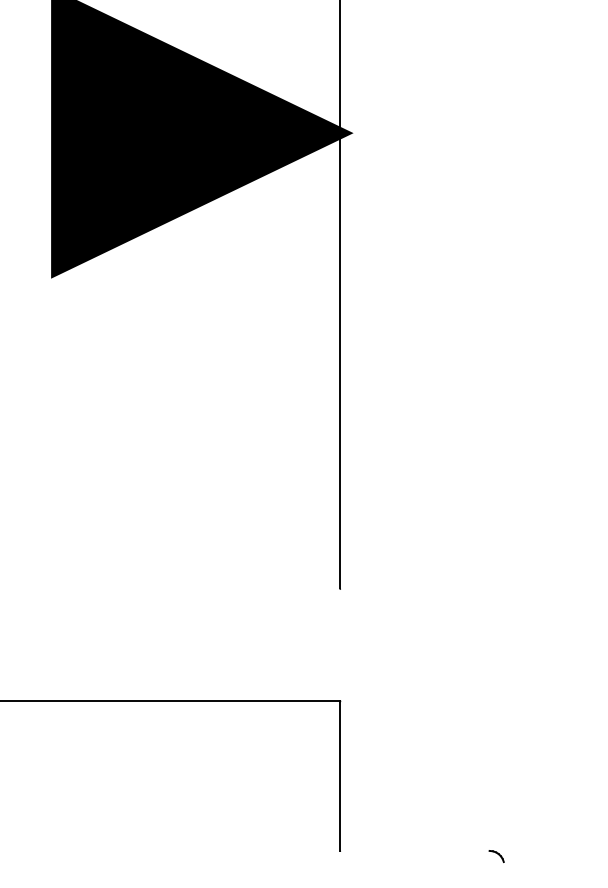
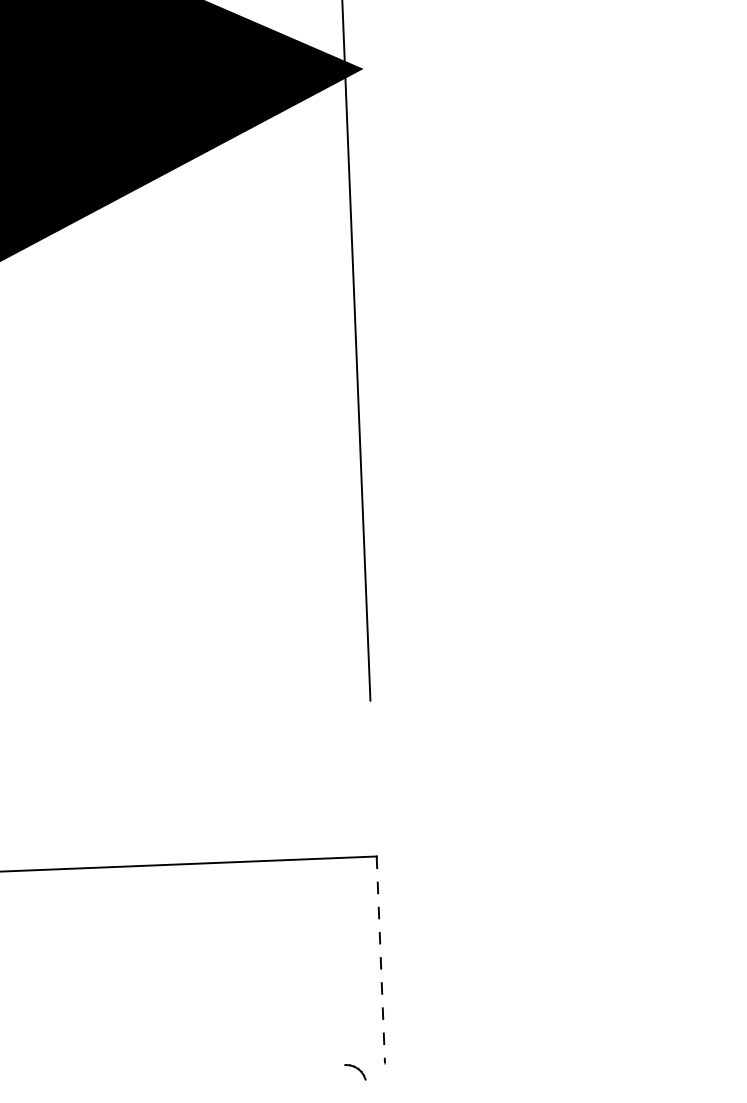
line: (340, 776) -> (381, 960), solid -> dashed
part: (496, 856) -> (355, 1072), moved

